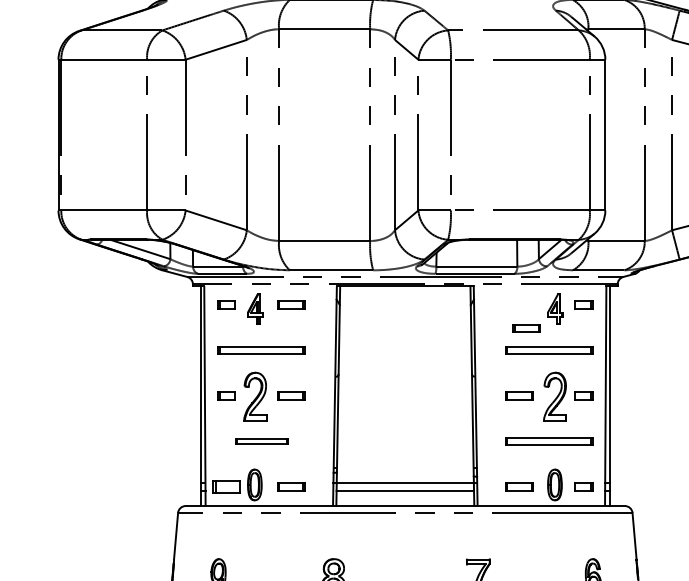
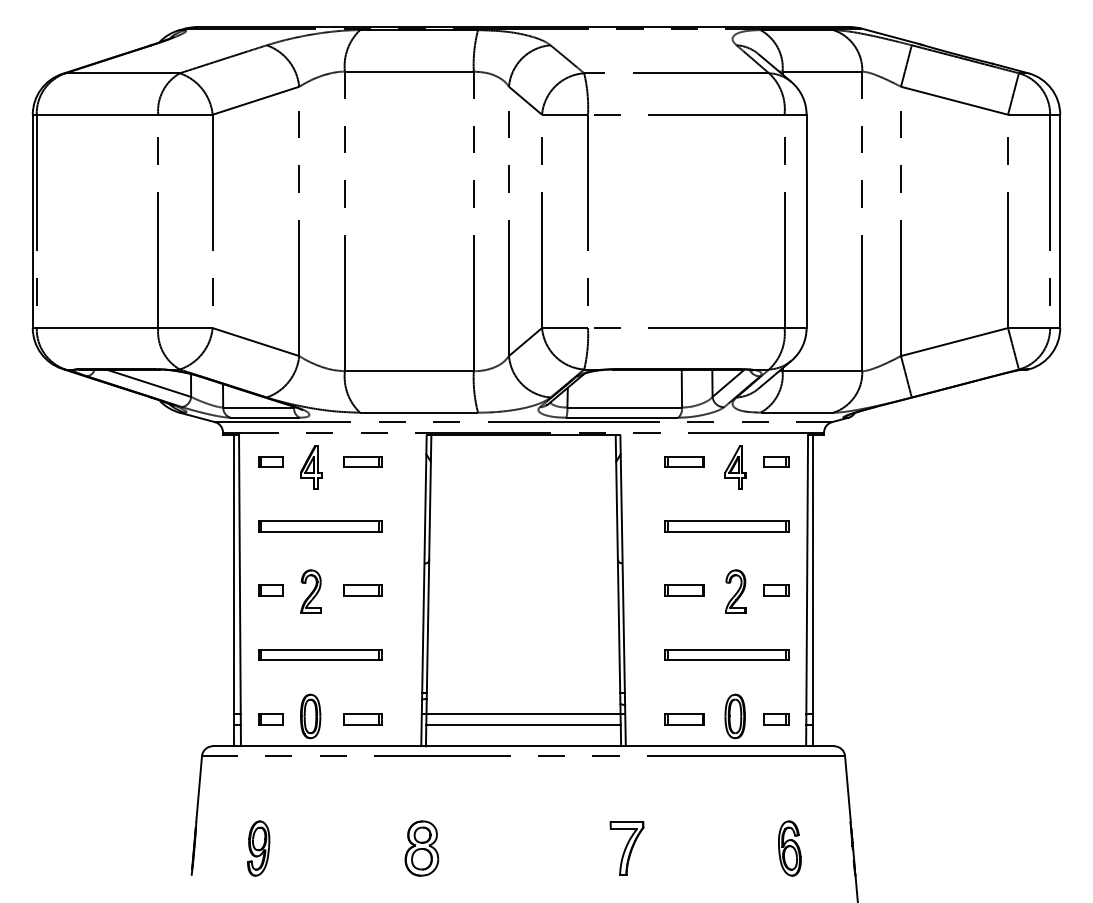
part: (526, 328) -> (684, 461), moved
part: (254, 396) -> (310, 591), size x0.62
part: (555, 396) -> (735, 591), size x0.62
part: (261, 441) -> (320, 654), size x1.67
part: (226, 487) -> (270, 719), size x0.62

